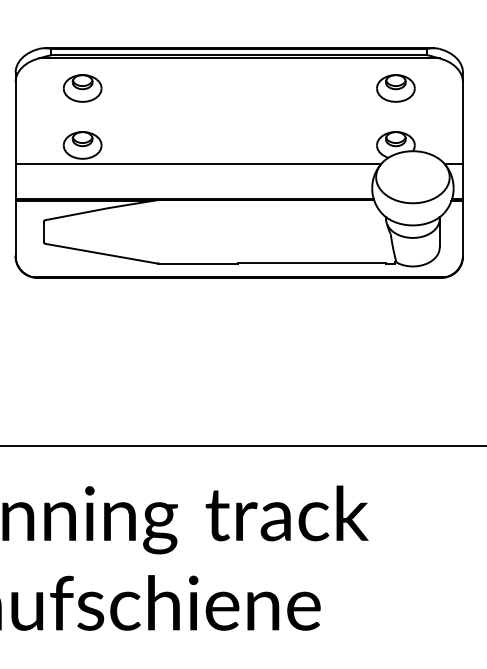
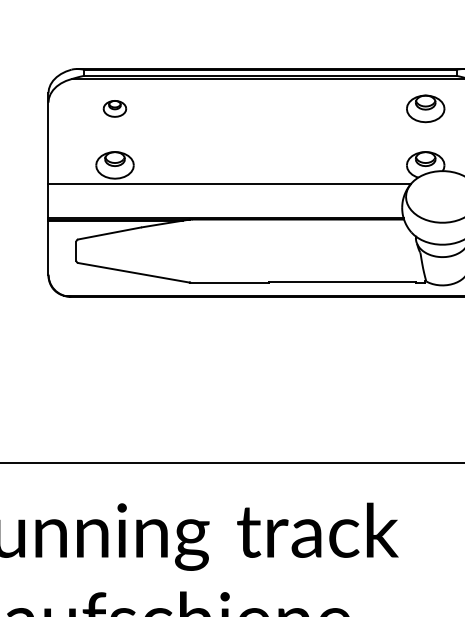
part: (82, 88) -> (114, 108), size x0.6

